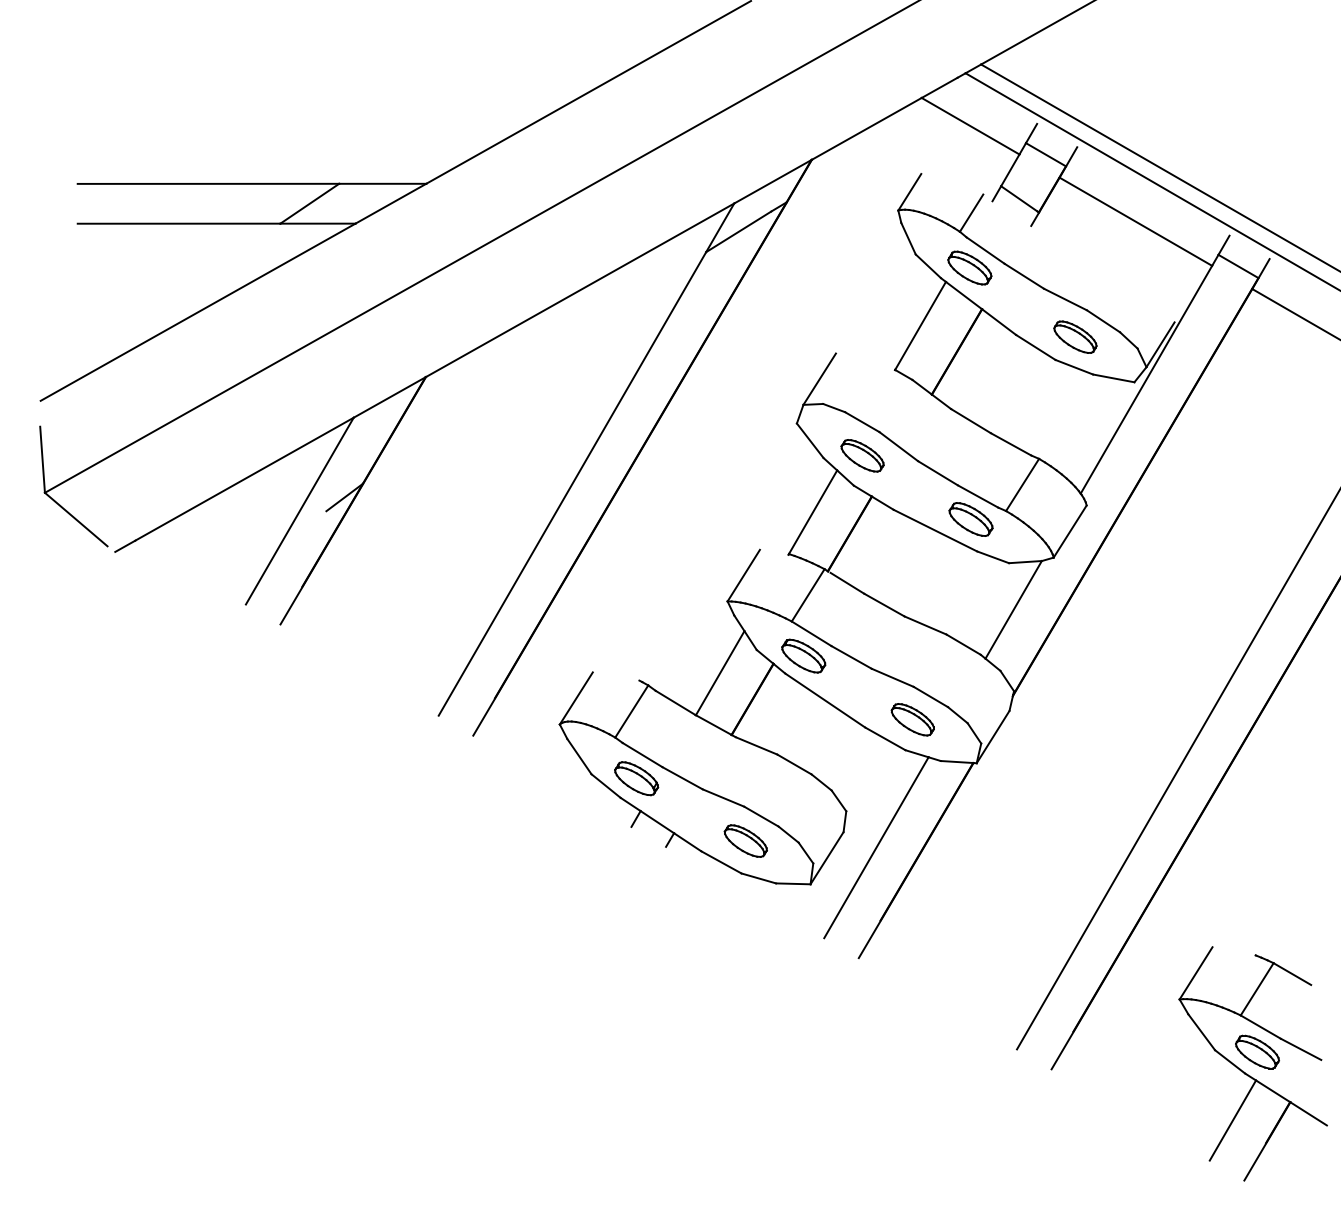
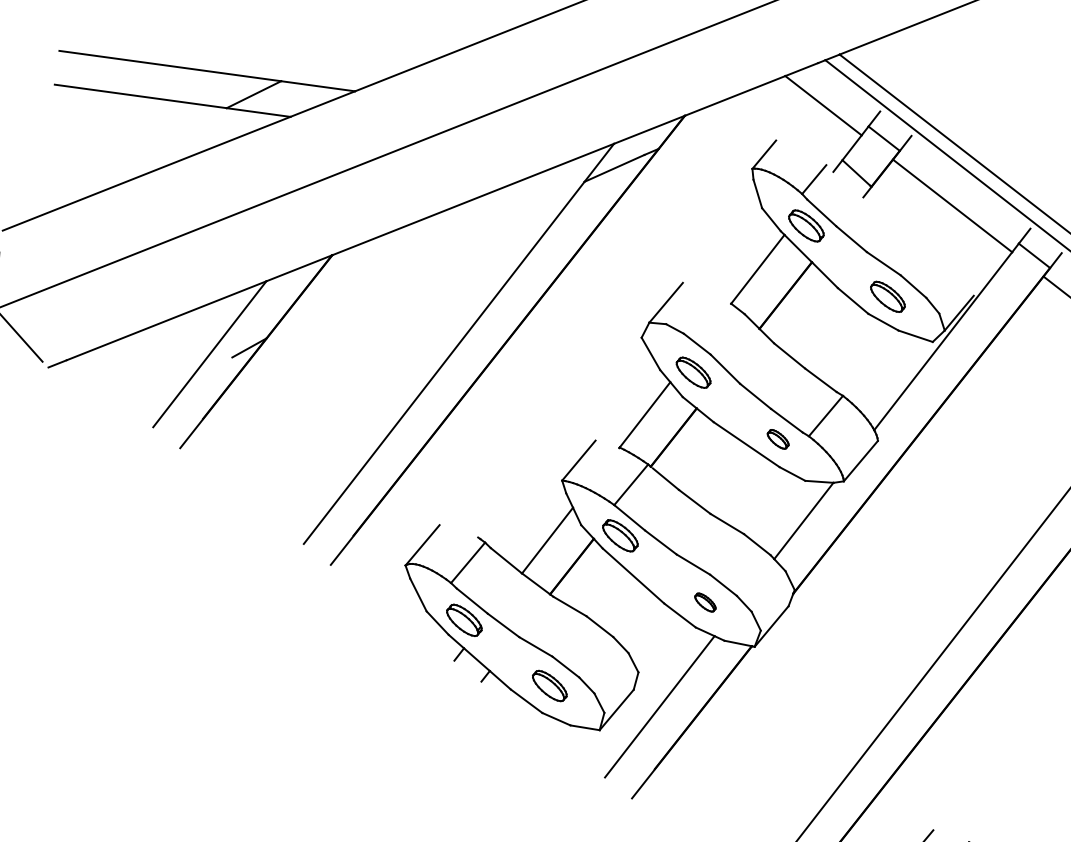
part: (970, 519) -> (777, 439), size x0.6
part: (912, 719) -> (705, 602), size x0.6

